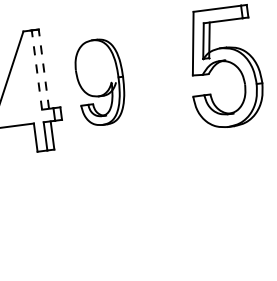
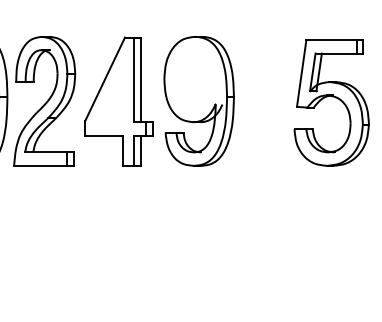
line: (43, 68) -> (141, 79), dashed -> solid
line: (36, 69) -> (133, 79), dashed -> solid
part: (100, 82) -> (198, 101), size x1.43

